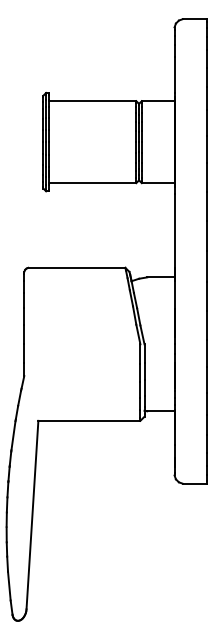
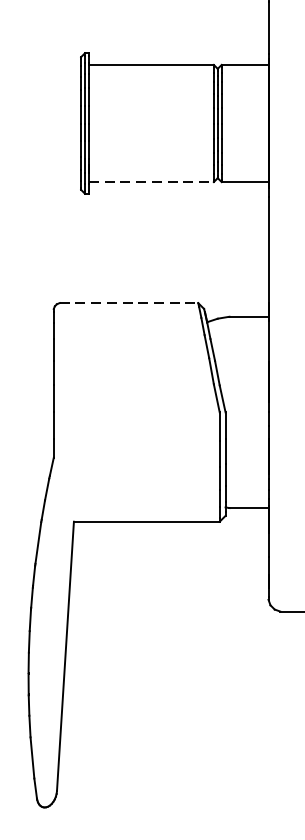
line: (92, 183) -> (151, 182), solid -> dashed
line: (77, 267) -> (129, 302), solid -> dashed

